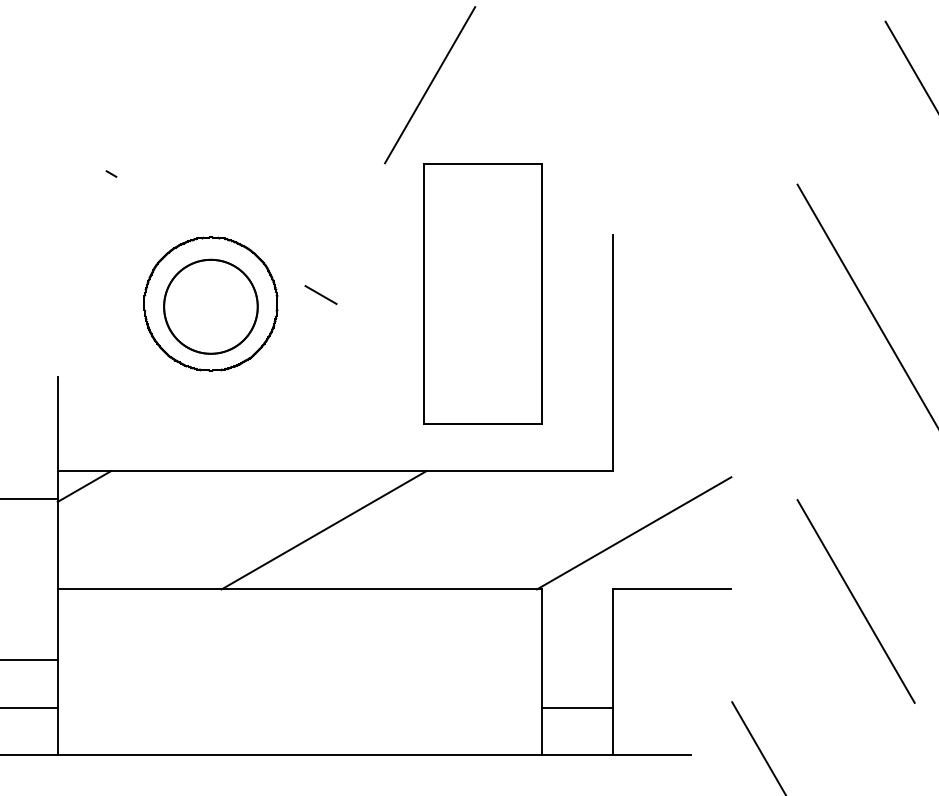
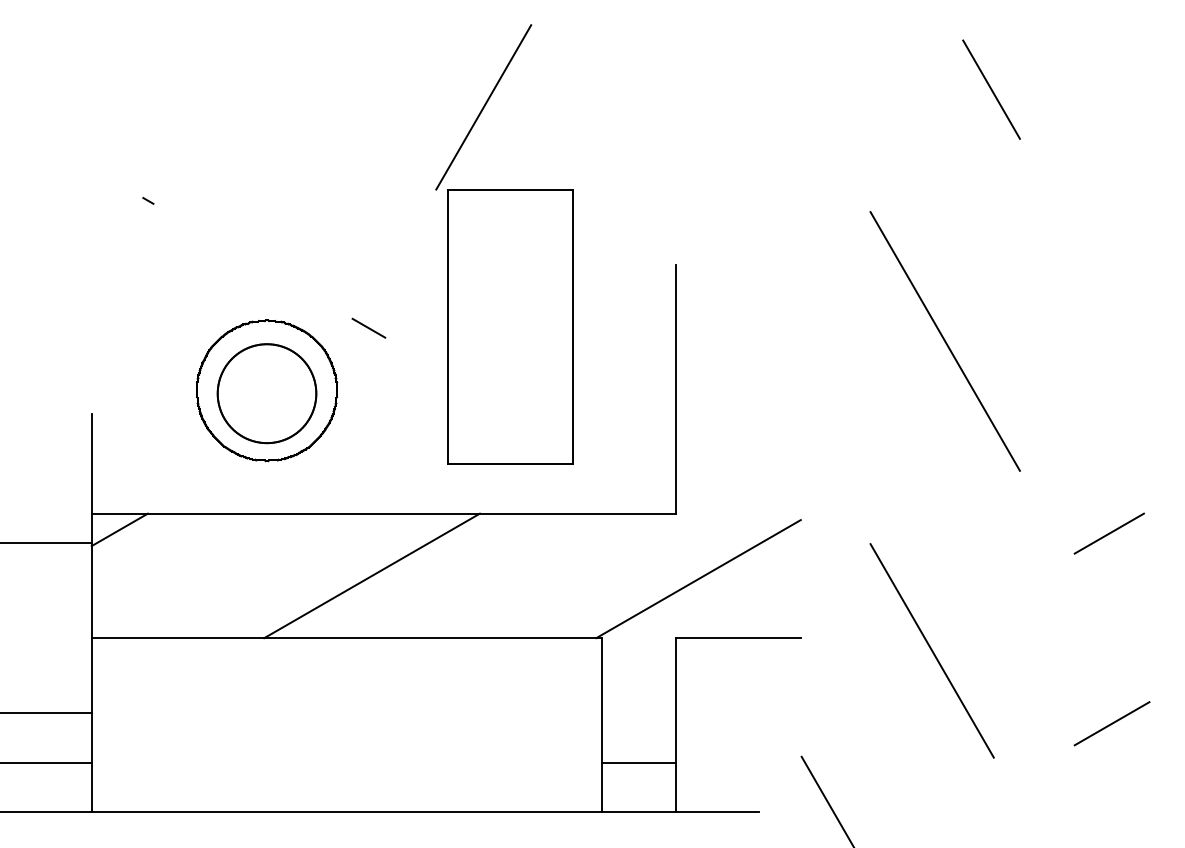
part: (483, 293) -> (510, 326), moved
part: (211, 303) -> (267, 390), moved

